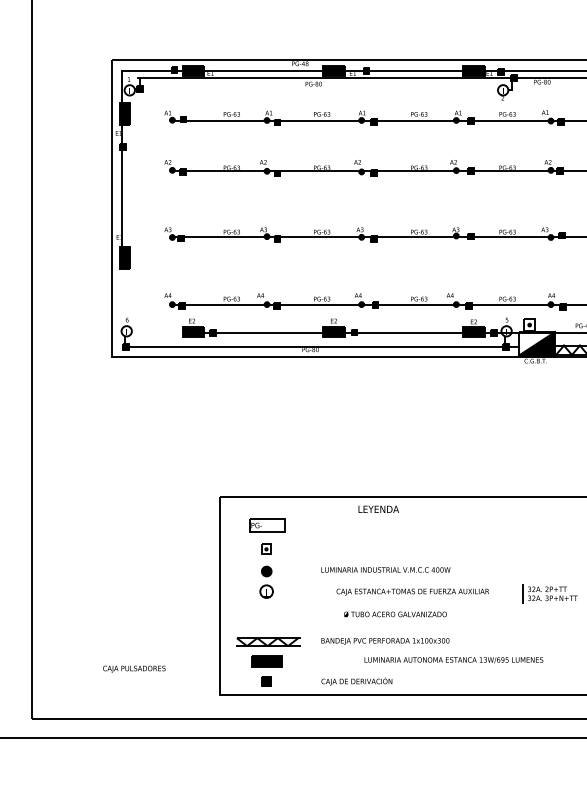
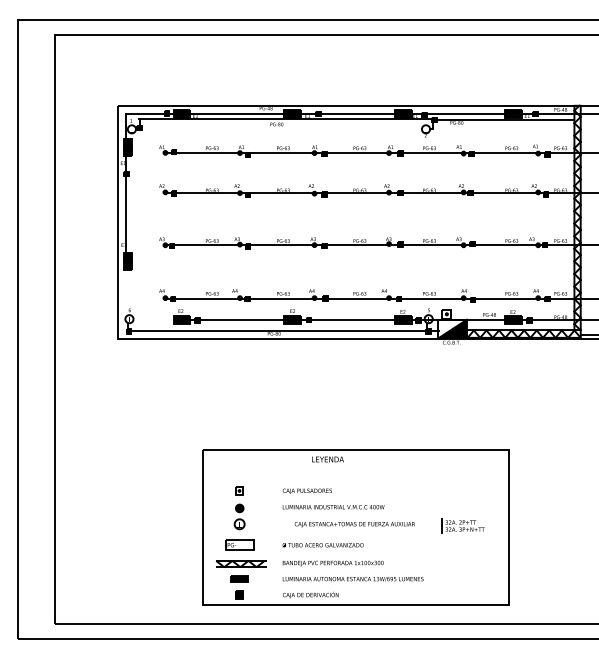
part: (266, 524) -> (239, 544), moved
text: (394, 614) -> (322, 545), moved
part: (266, 660) -> (239, 578), size x0.71
text: (453, 660) -> (352, 579), moved
text: (133, 668) -> (306, 490), moved

